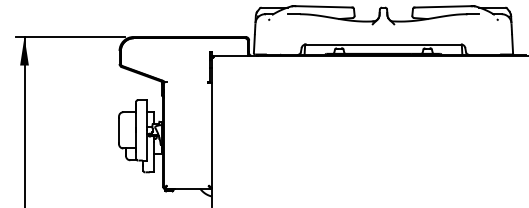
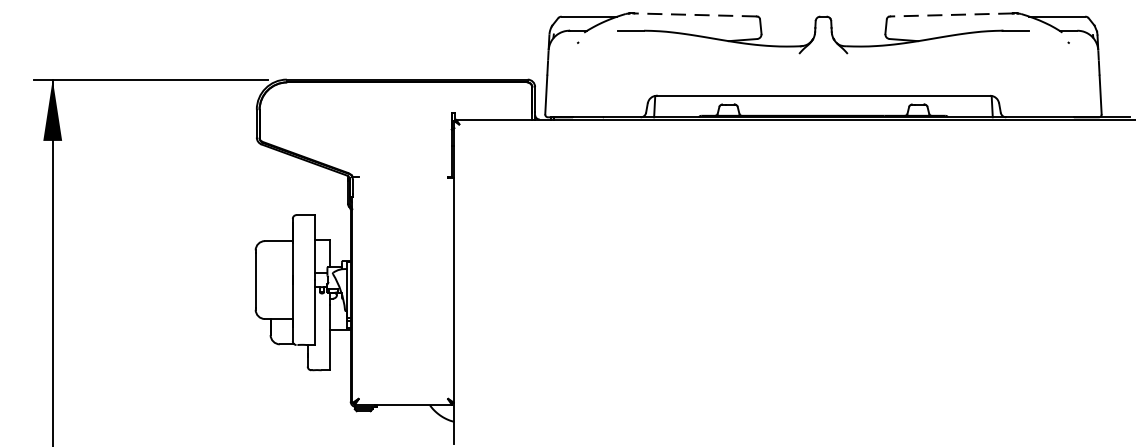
line: (323, 6) -> (694, 14), solid -> dashed
line: (443, 6) -> (952, 14), solid -> dashed

